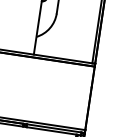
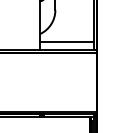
line: (64, 49) -> (67, 41), added

